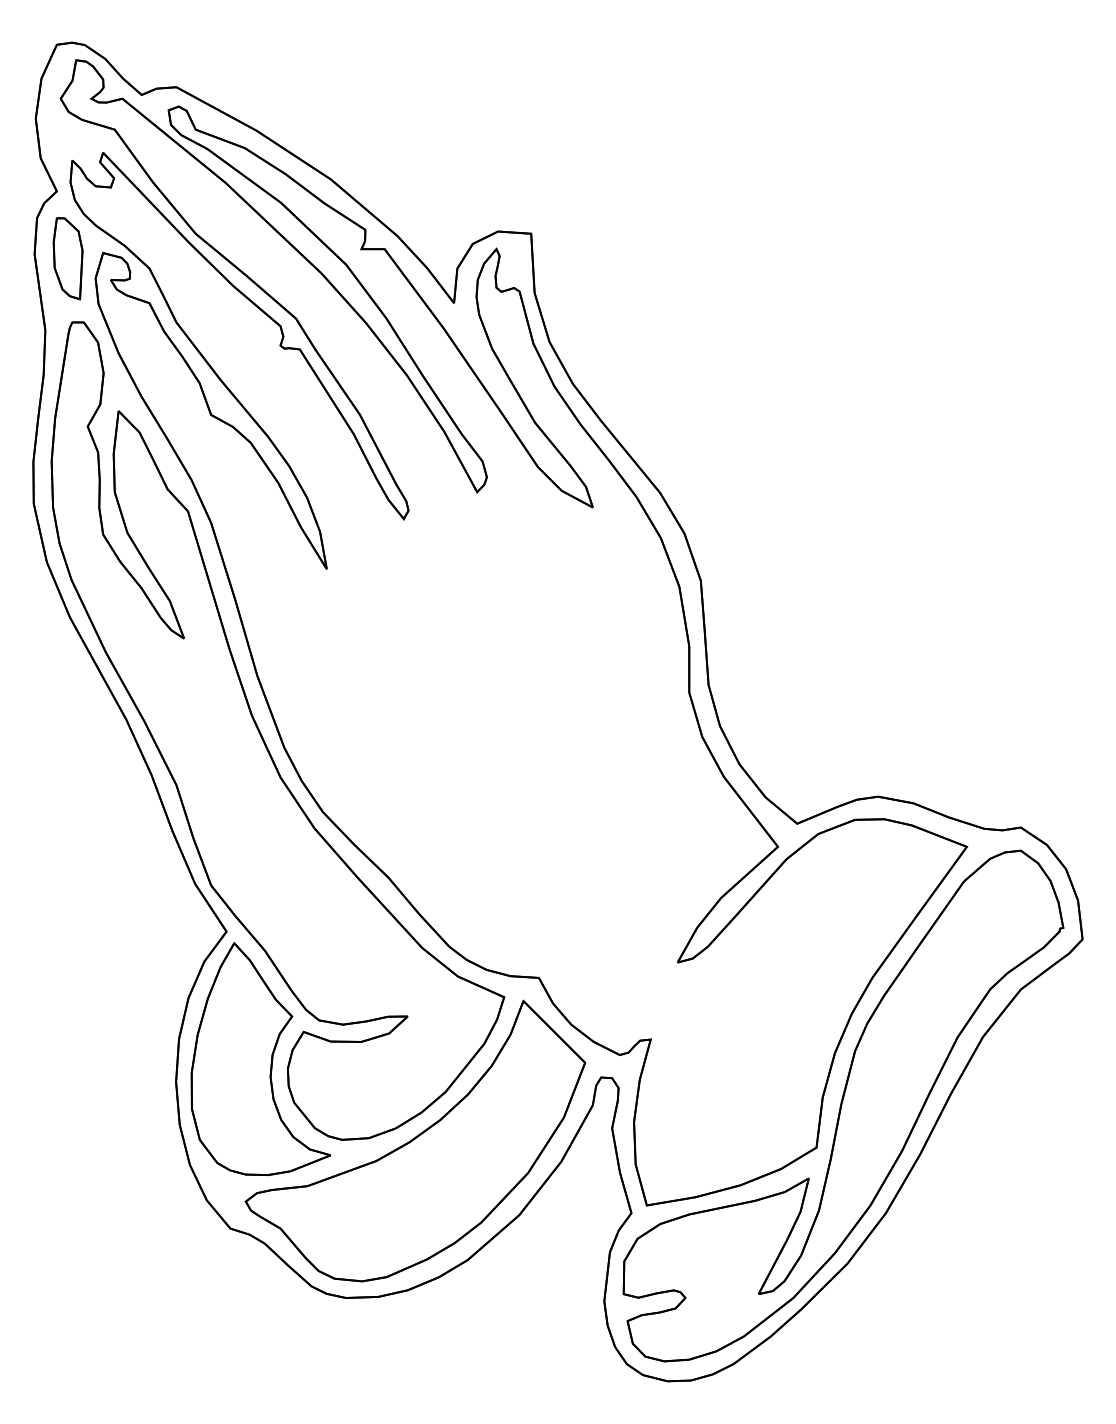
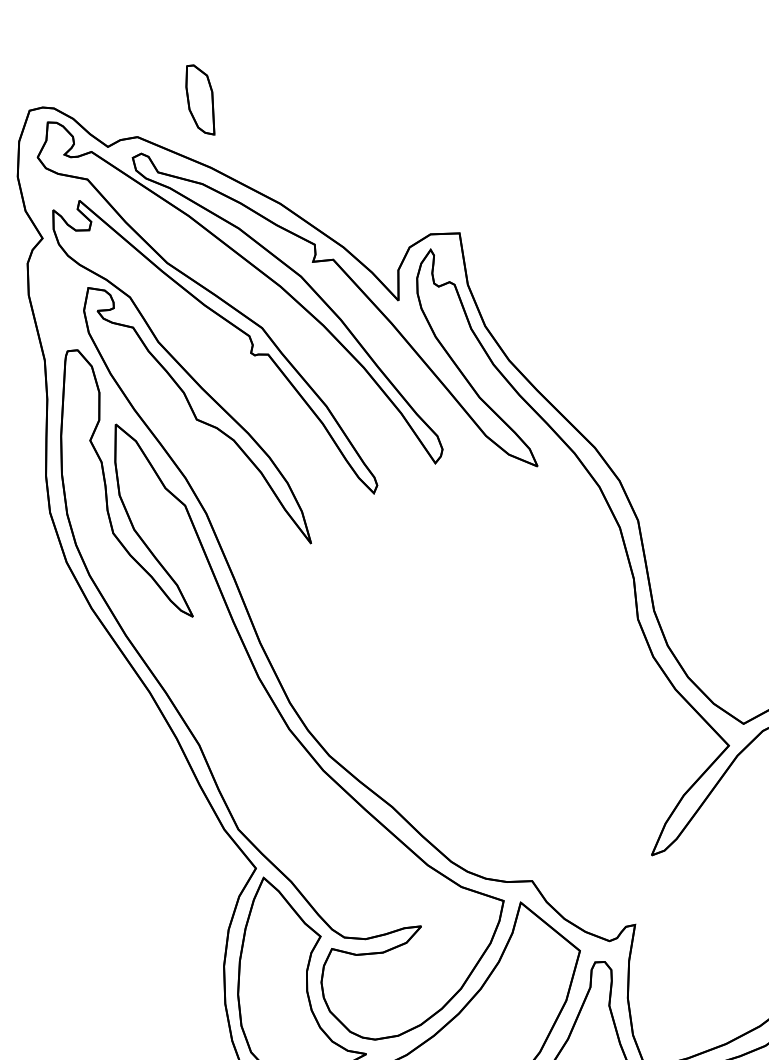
part: (67, 258) -> (199, 100), moved

